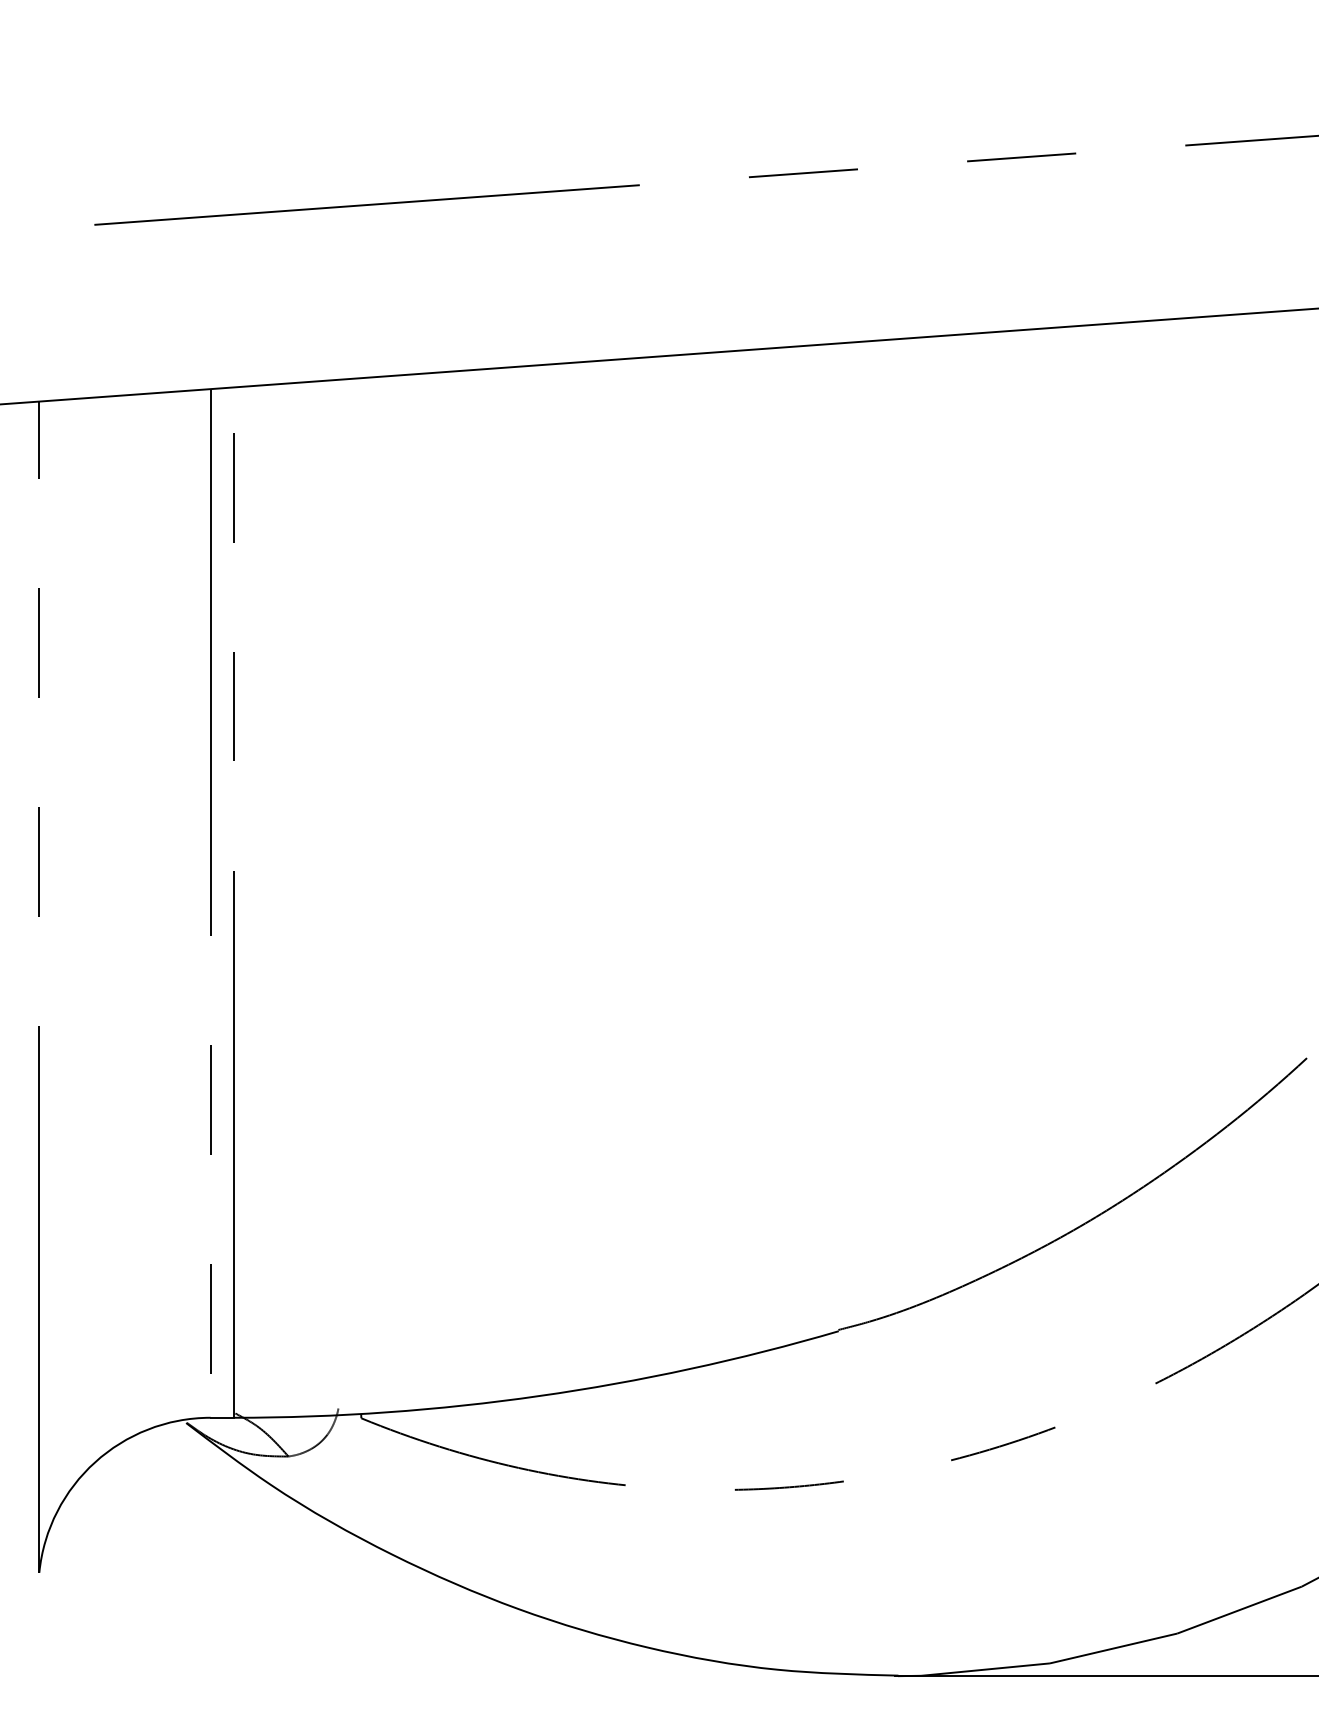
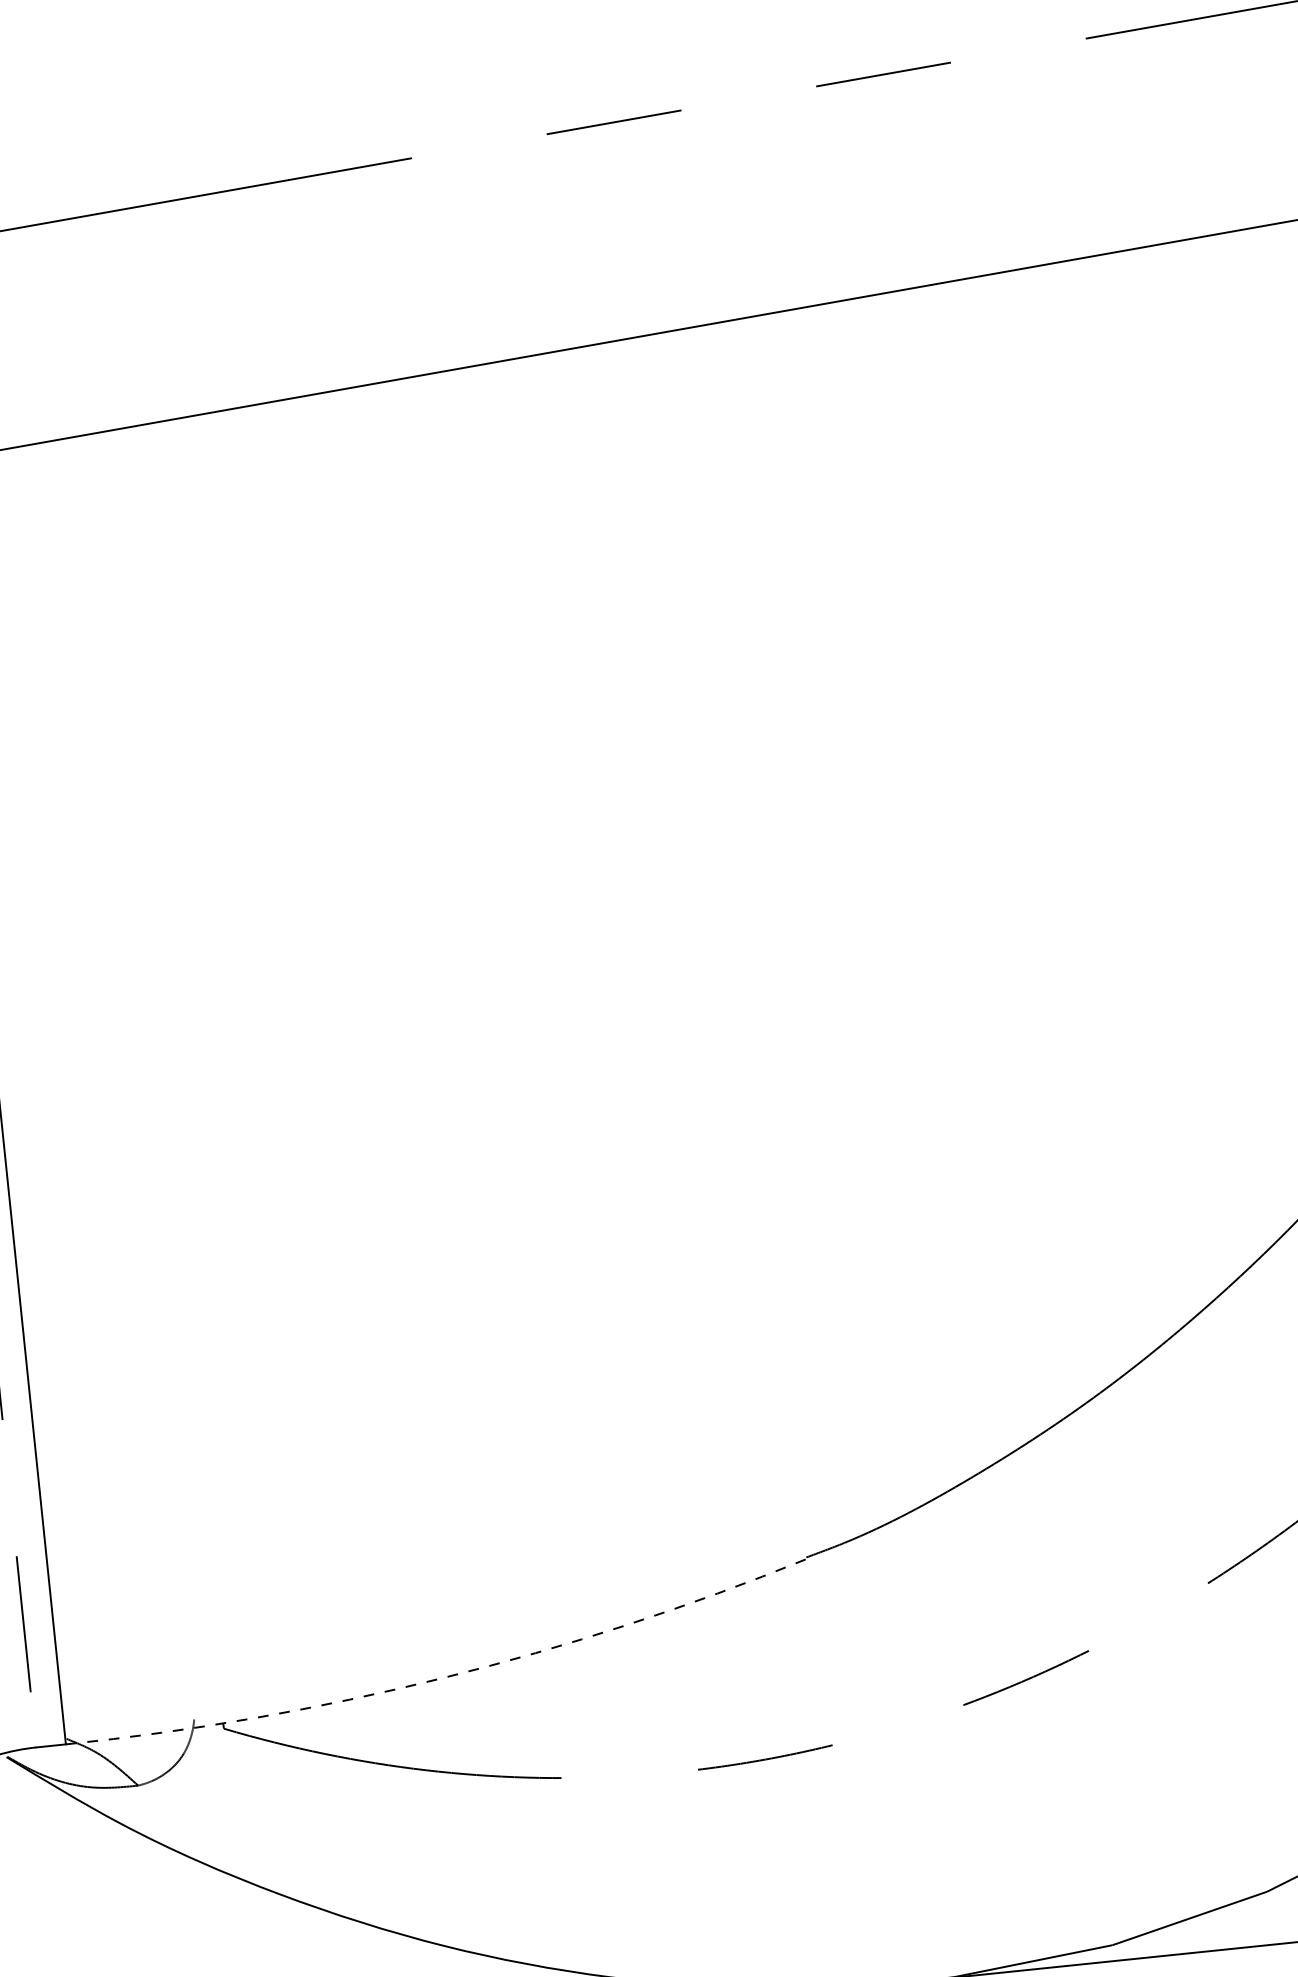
arc: (539, 1396) -> (442, 1678), solid -> dashed

